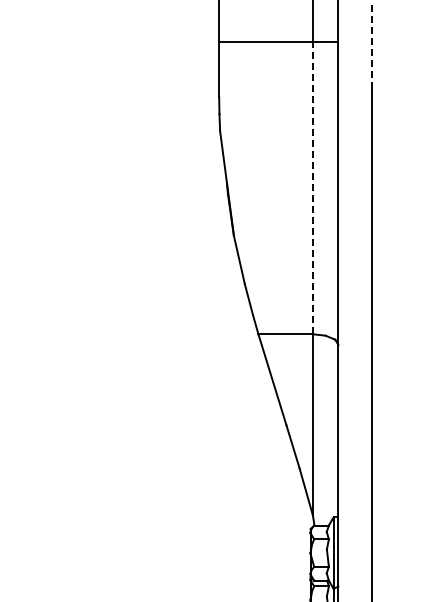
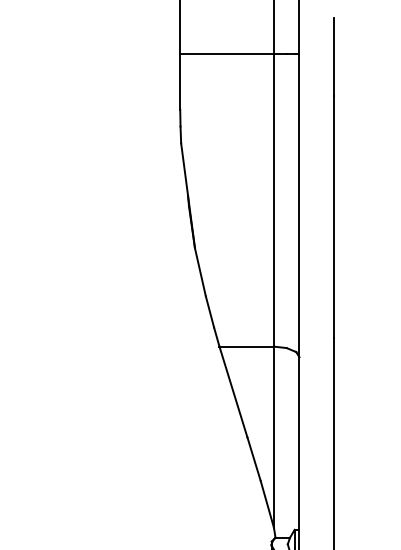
line: (372, 44) -> (333, 56), dashed -> solid
line: (312, 187) -> (273, 199), dashed -> solid

